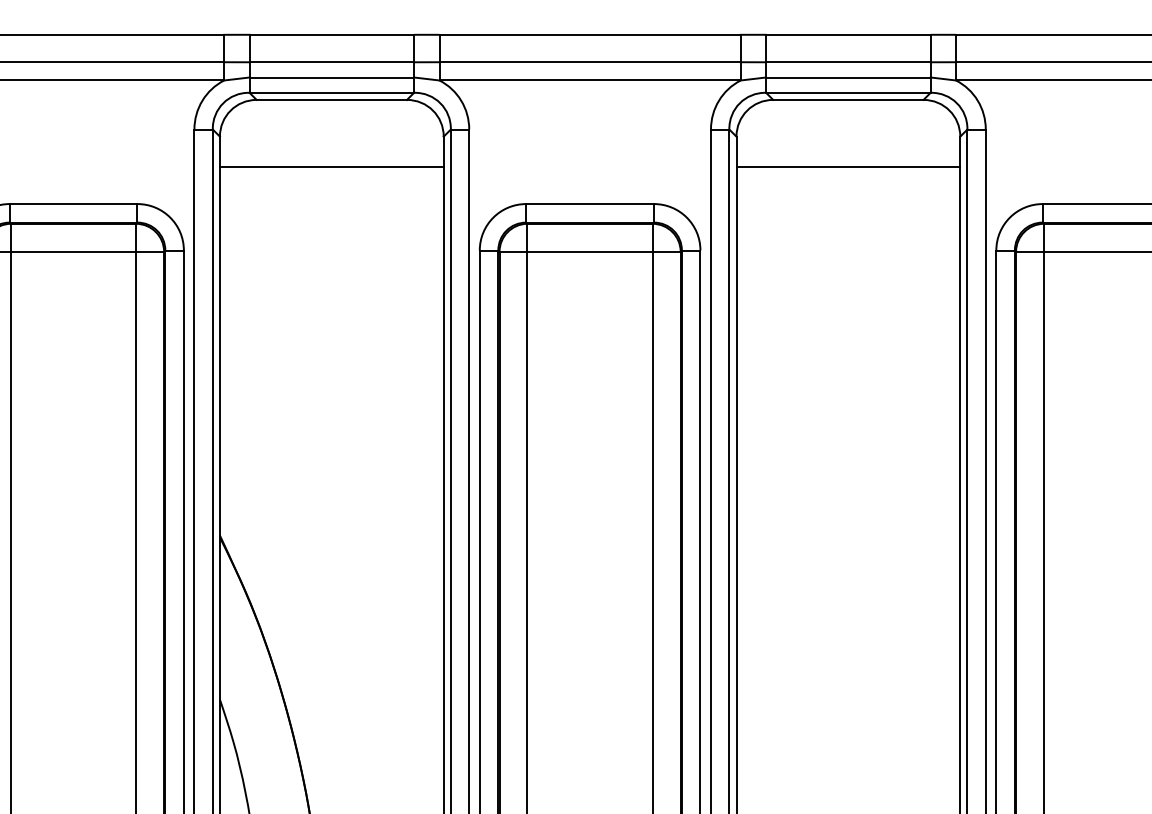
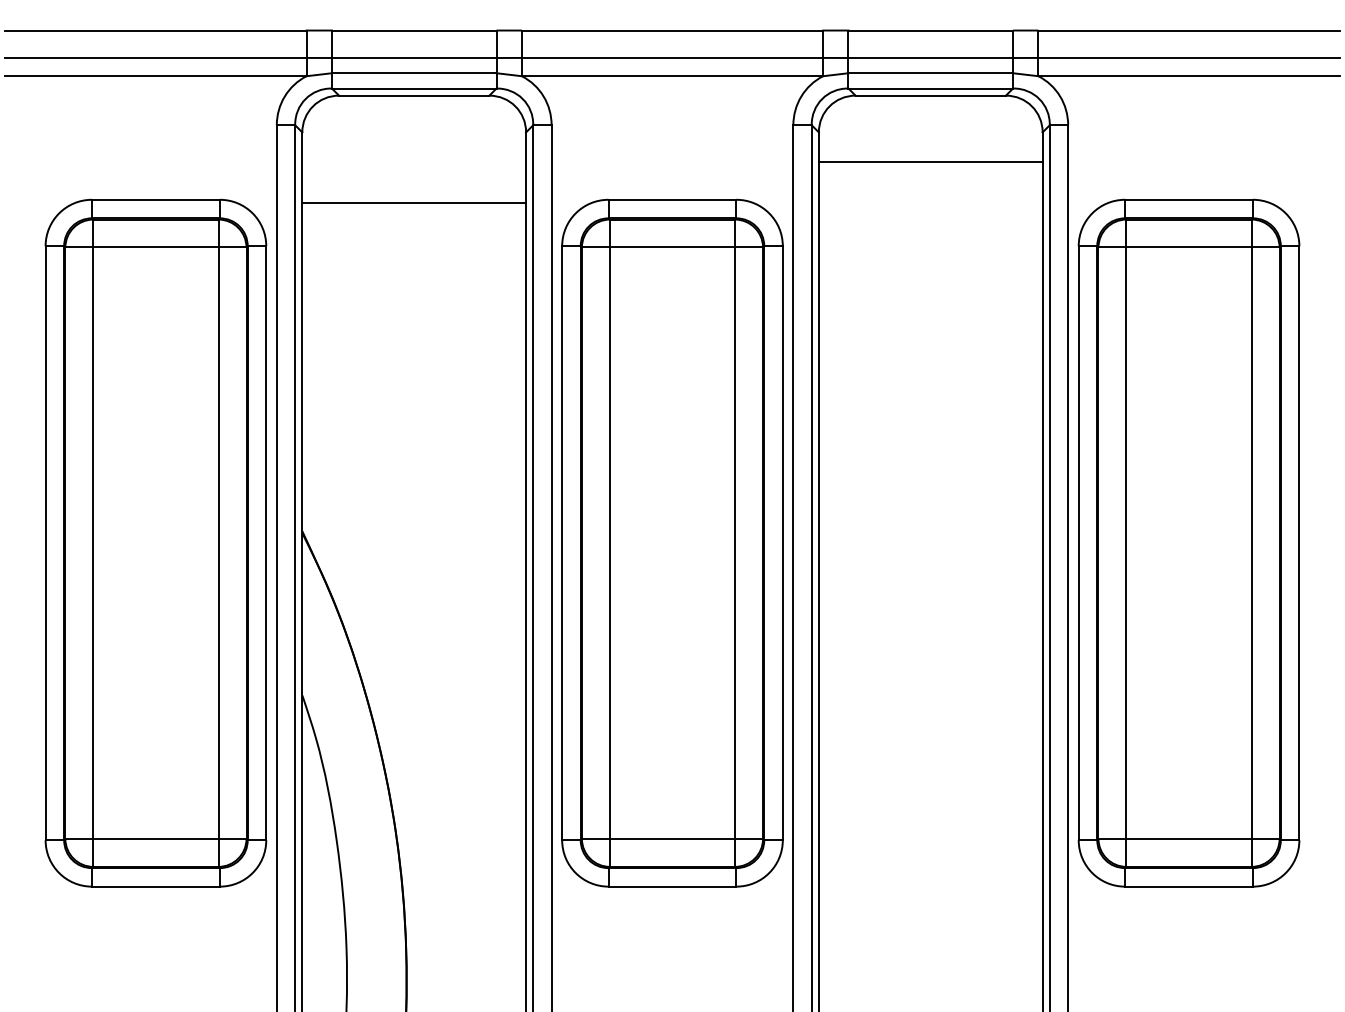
line: (332, 166) -> (414, 203), moved

